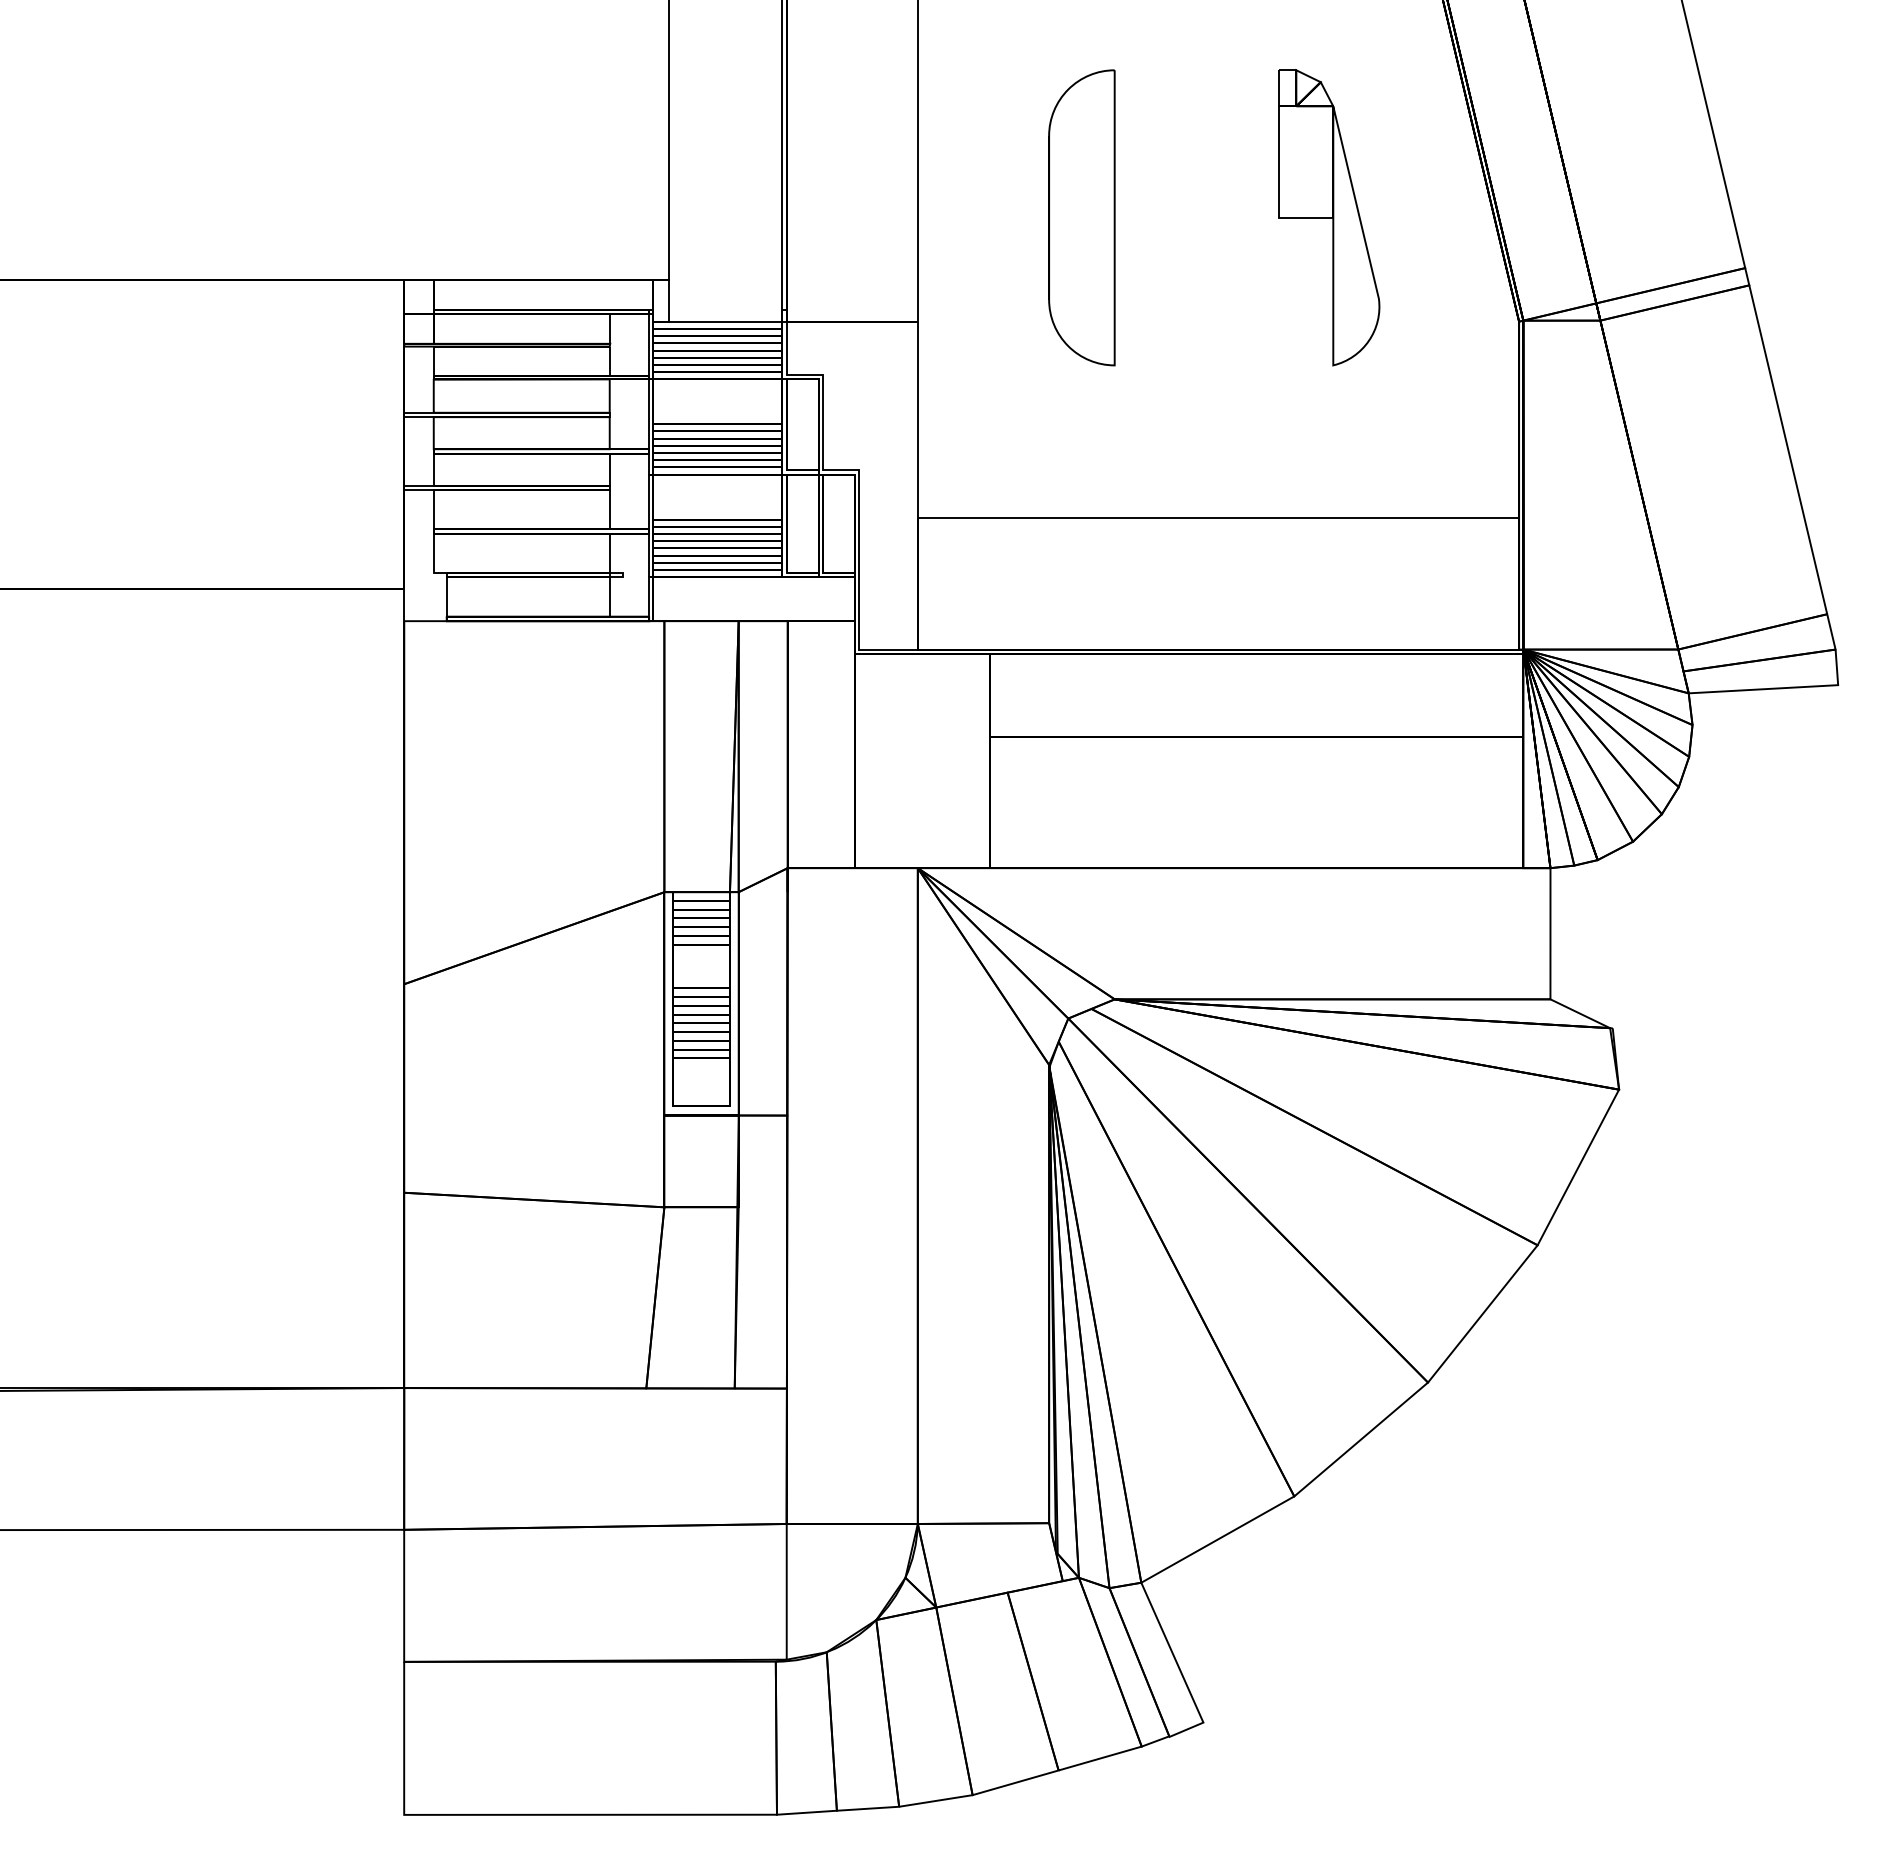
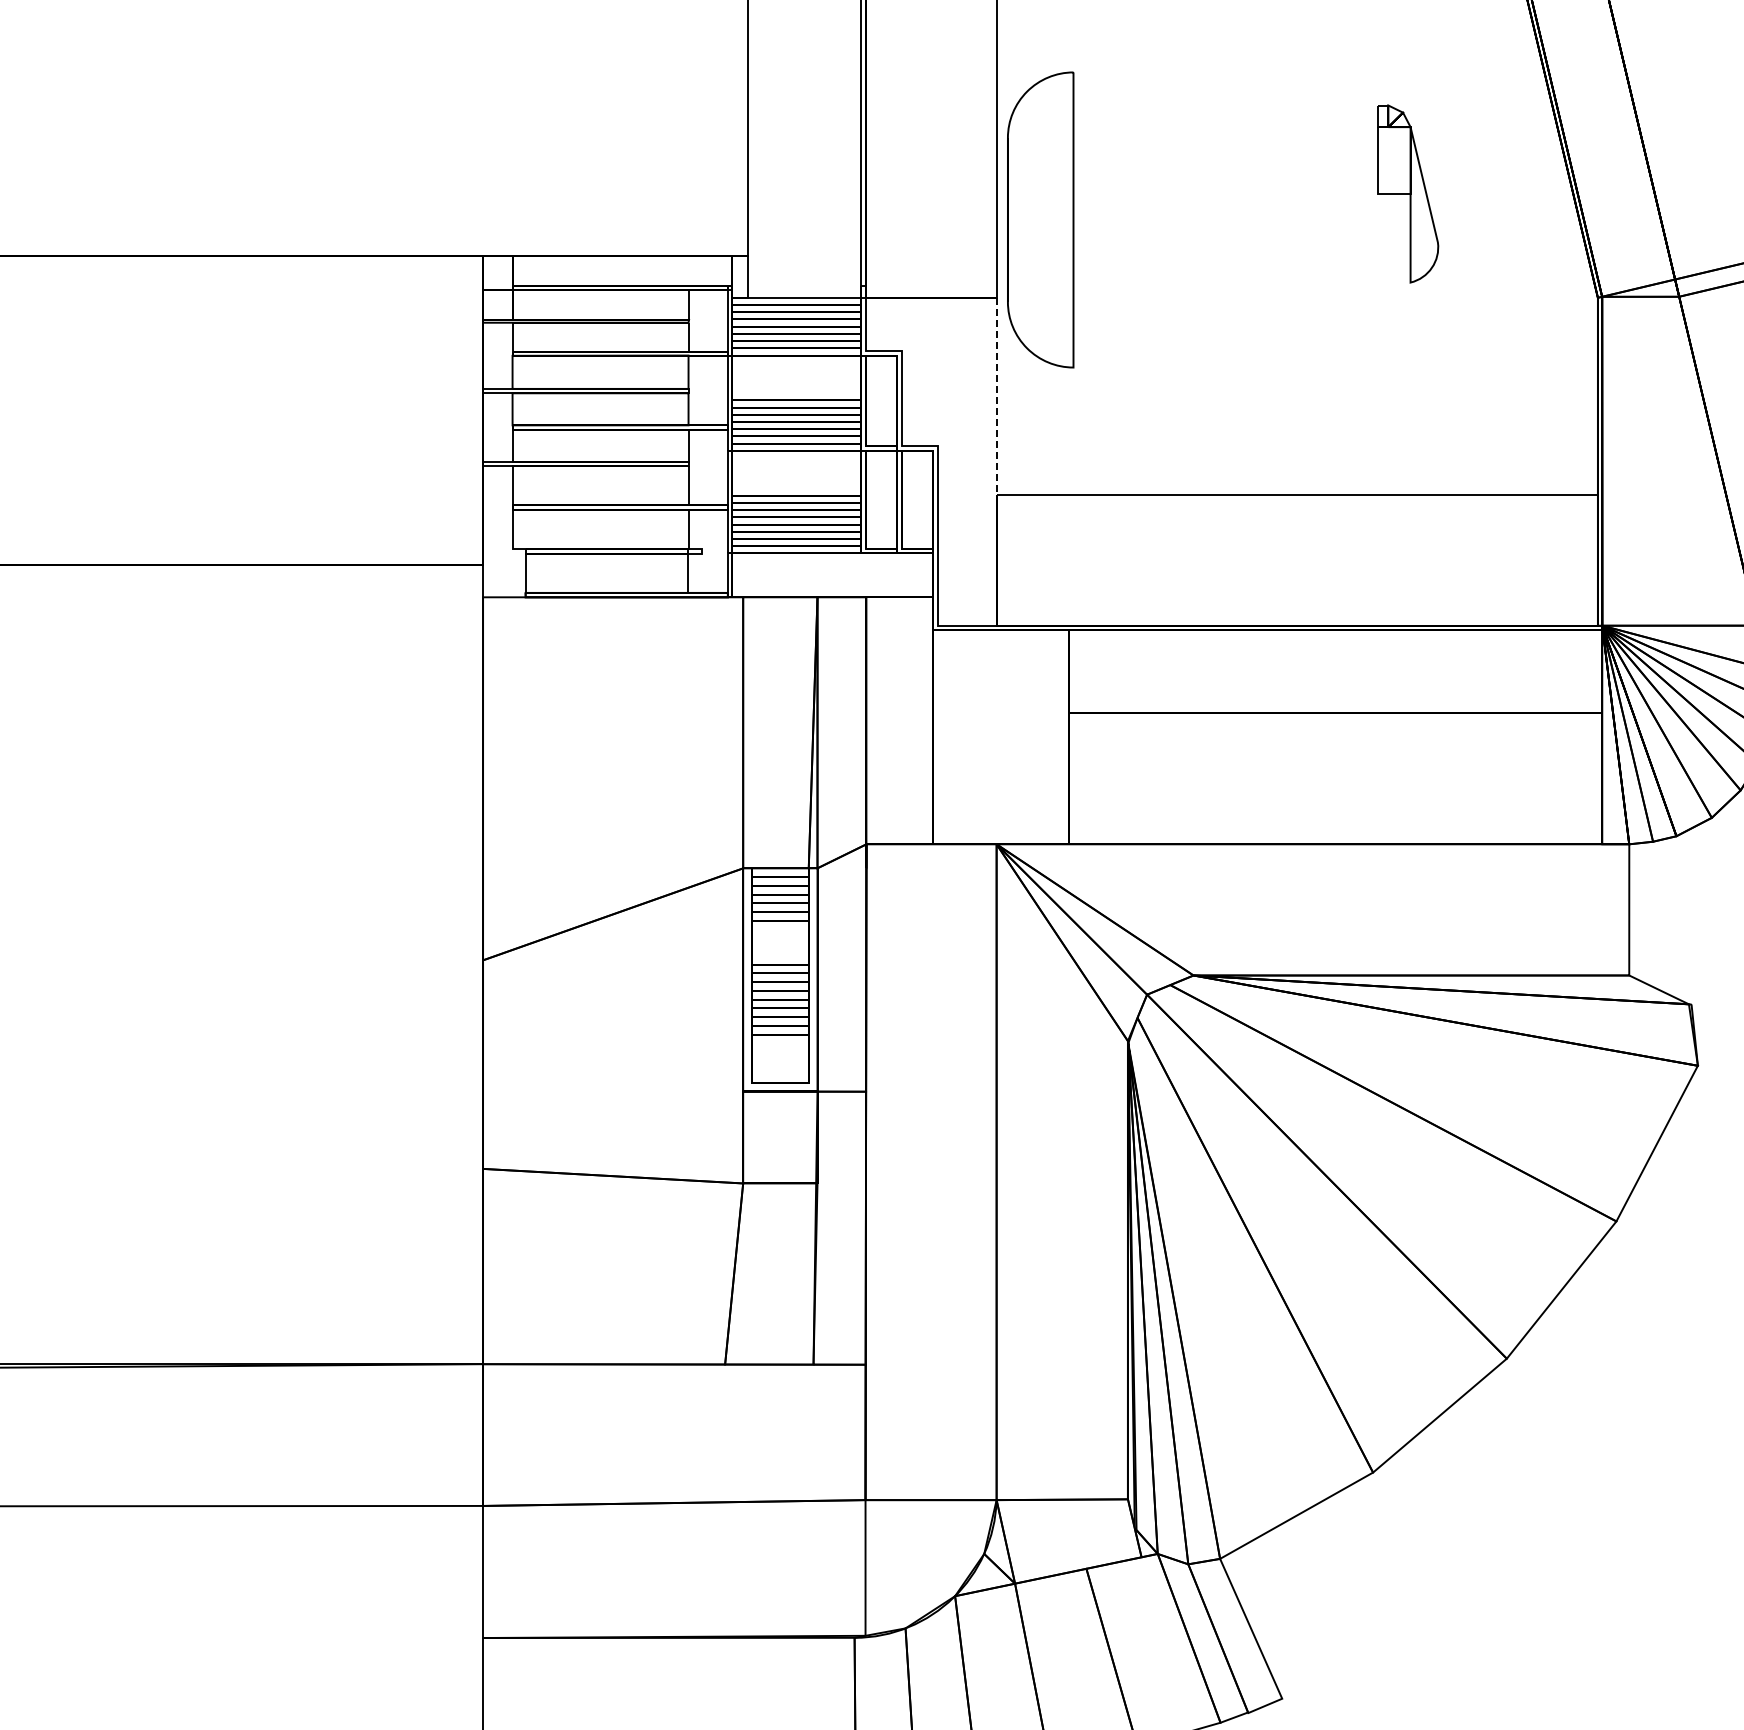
part: (1081, 217) -> (1040, 219), moved
part: (1329, 217) -> (1408, 193), size x0.6
line: (917, 420) -> (996, 396), solid -> dashed

